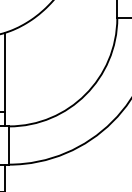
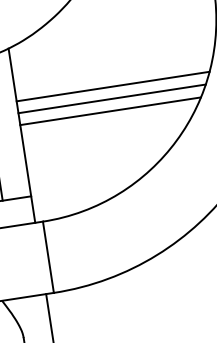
line: (56, 61) -> (113, 87), added
line: (54, 67) -> (111, 98), added
line: (52, 73) -> (108, 110), added

